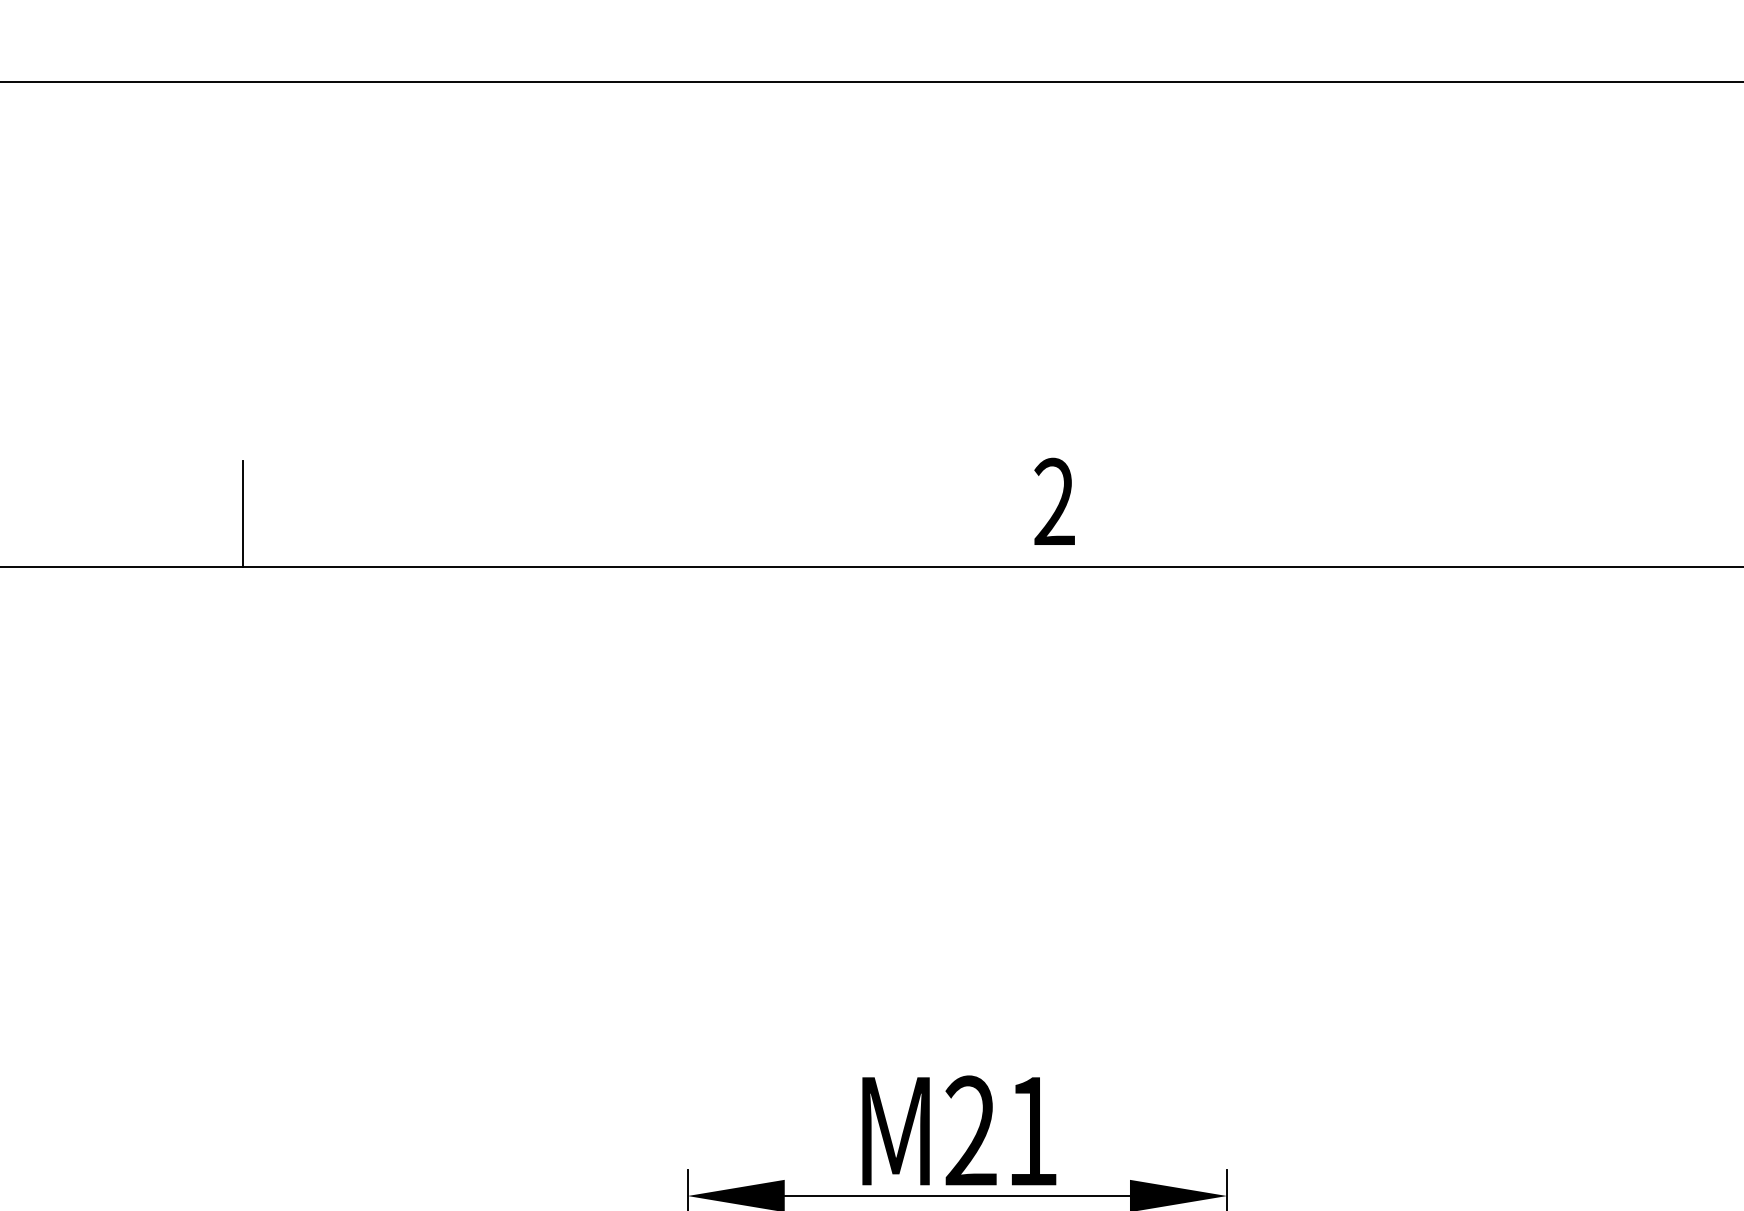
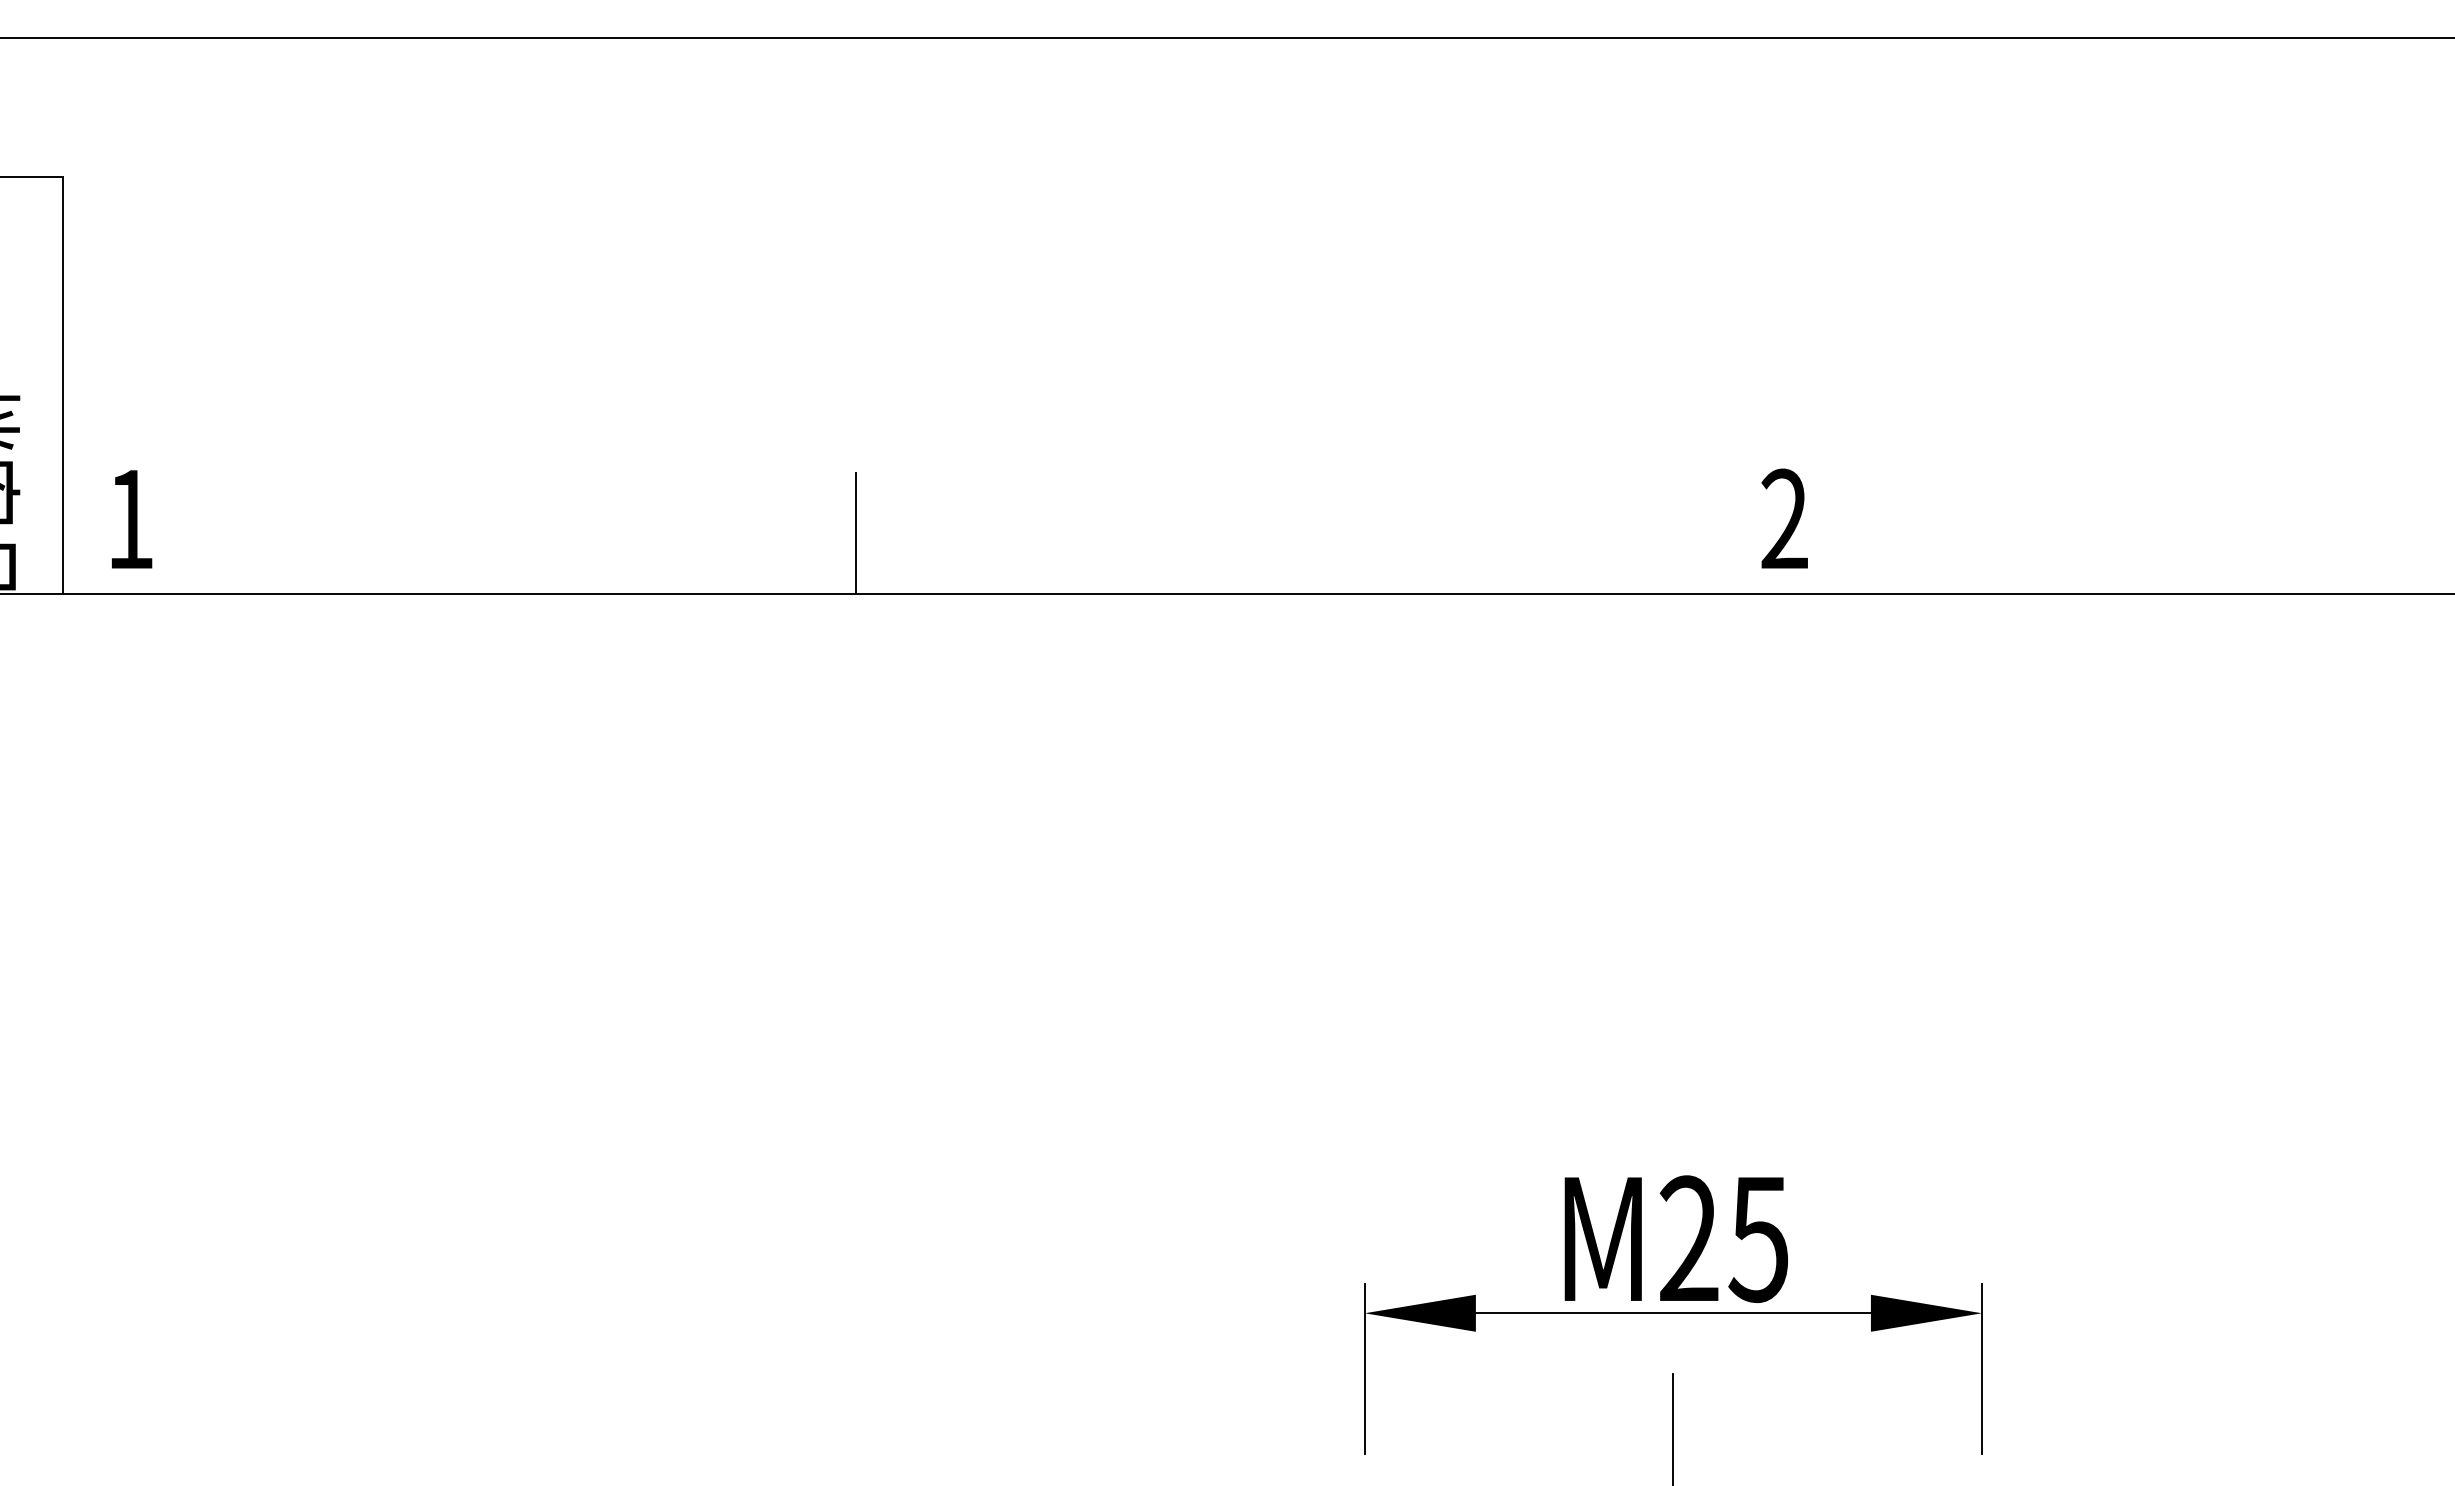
text: (1030, 1132) -> (1757, 1240), M21 -> M25

